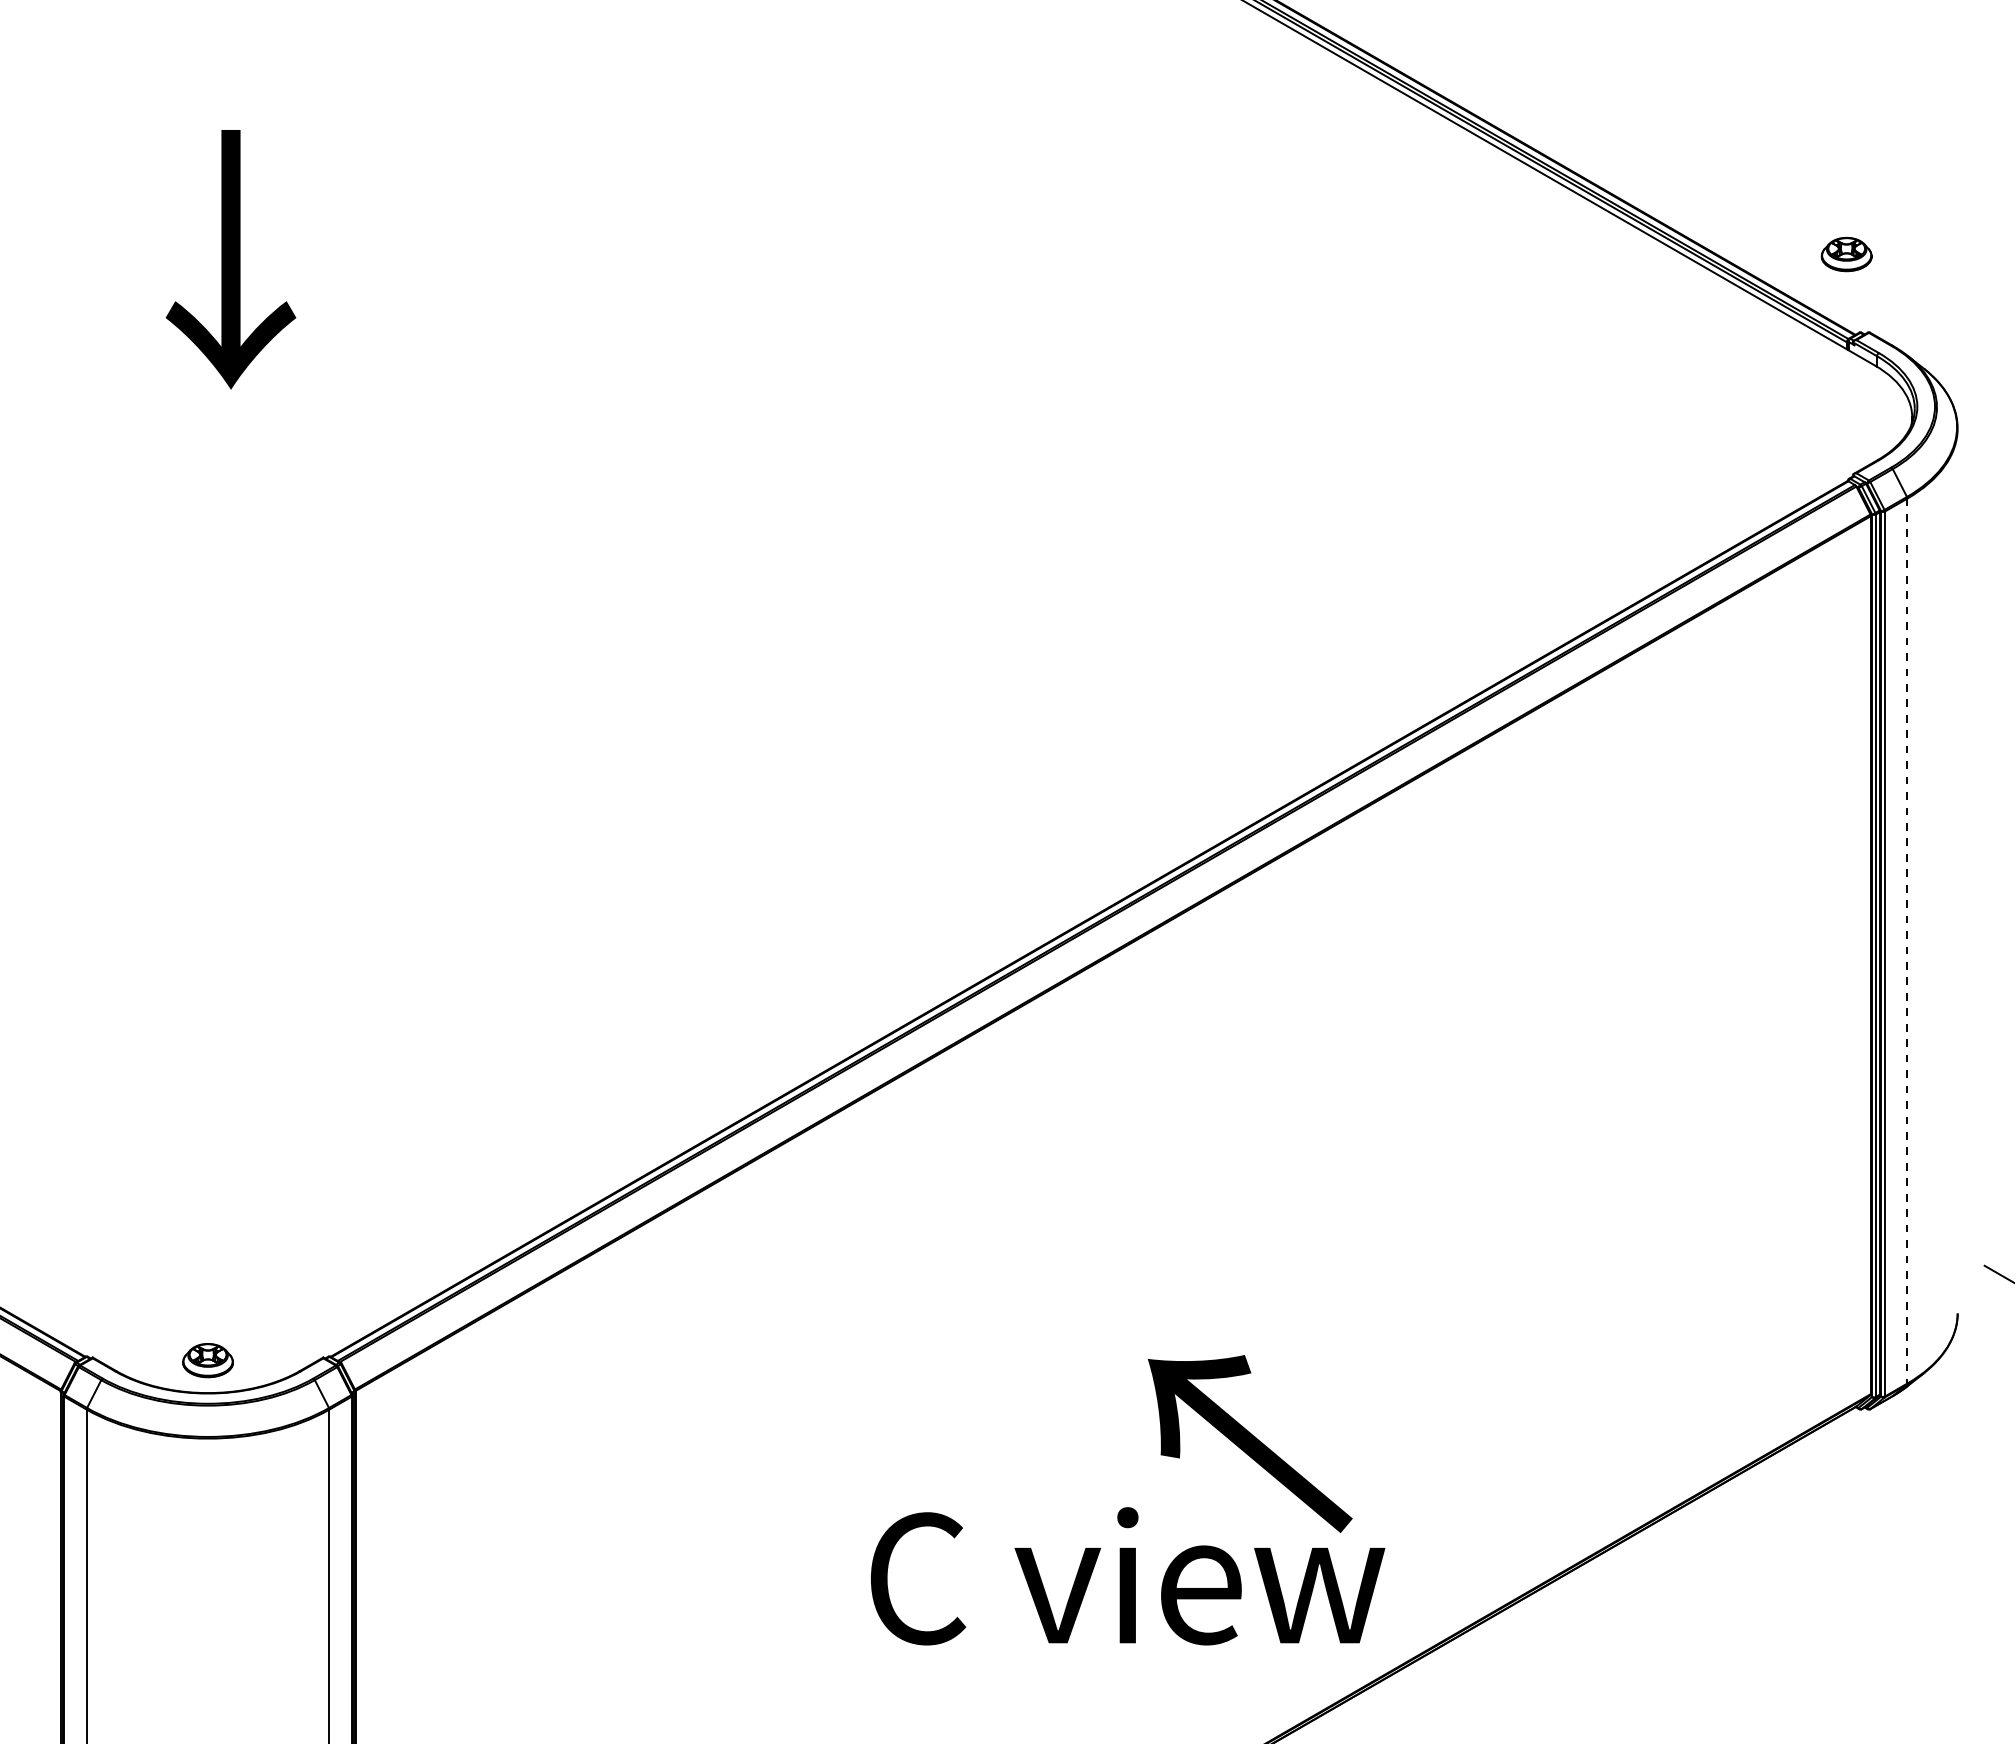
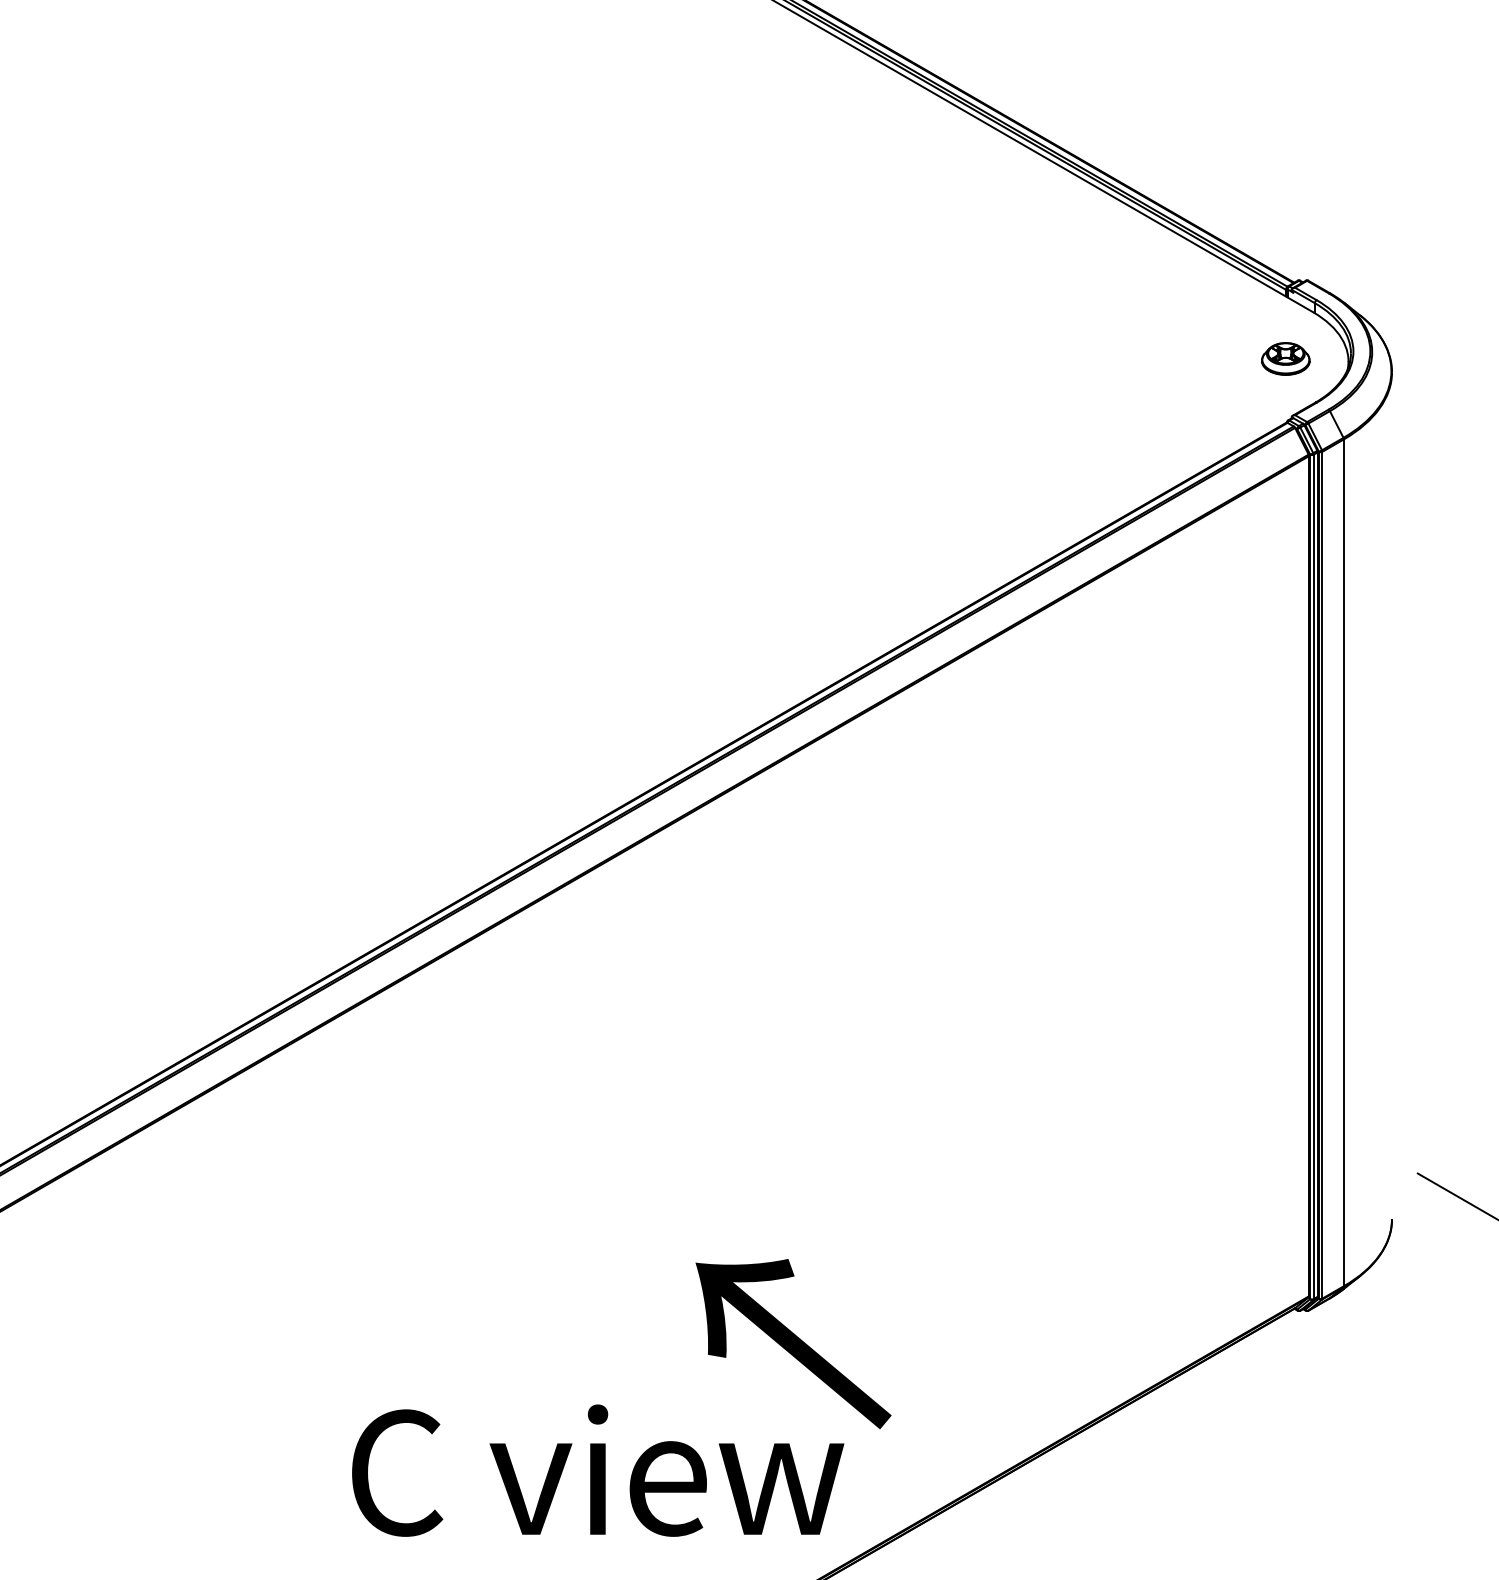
part: (1846, 254) -> (1285, 358), moved
line: (1907, 941) -> (1344, 863), dashed -> solid
text: (1249, 1443) -> (792, 1343), moved

